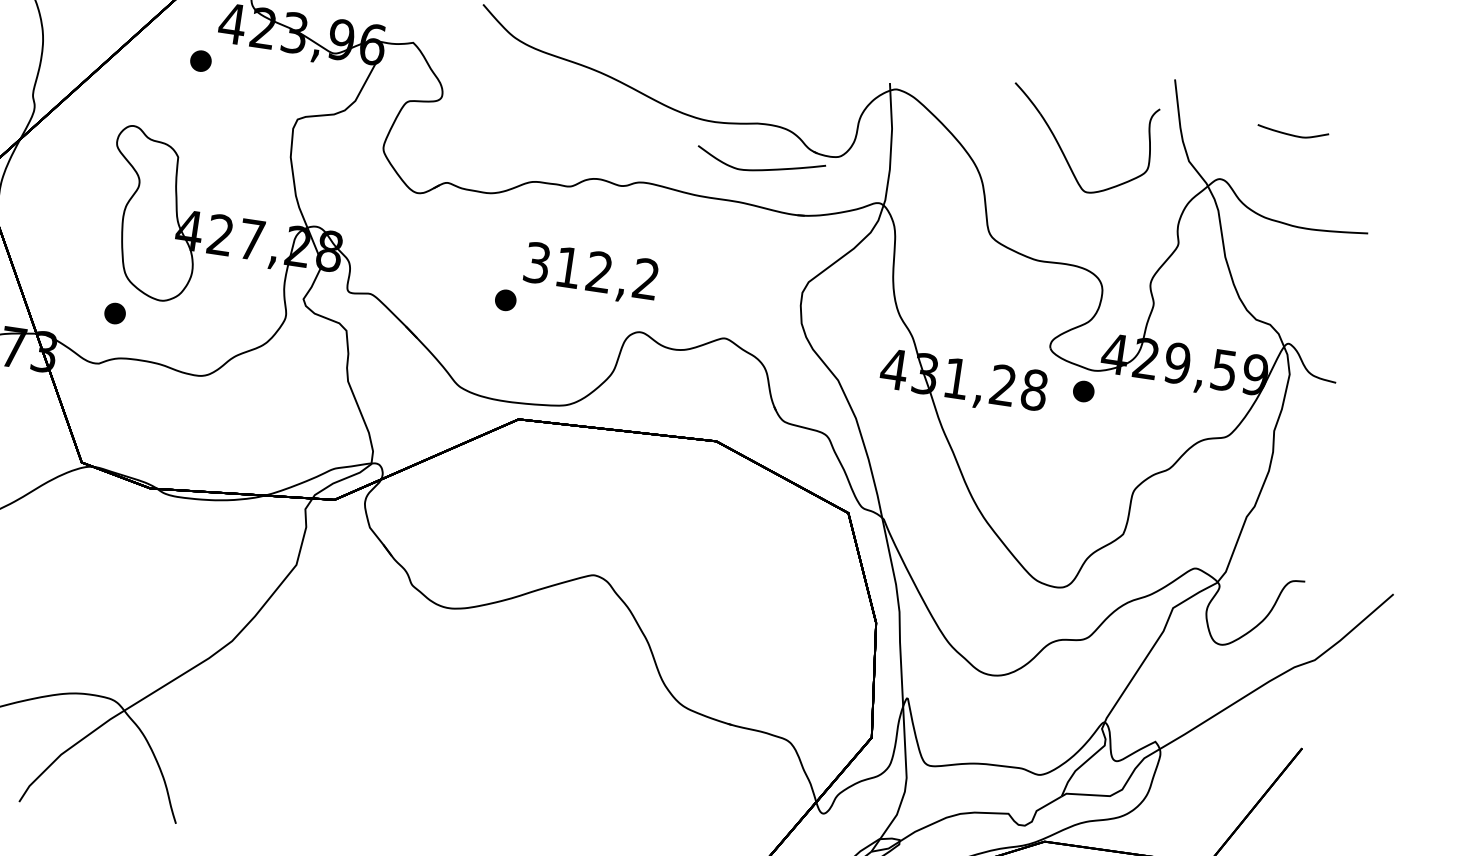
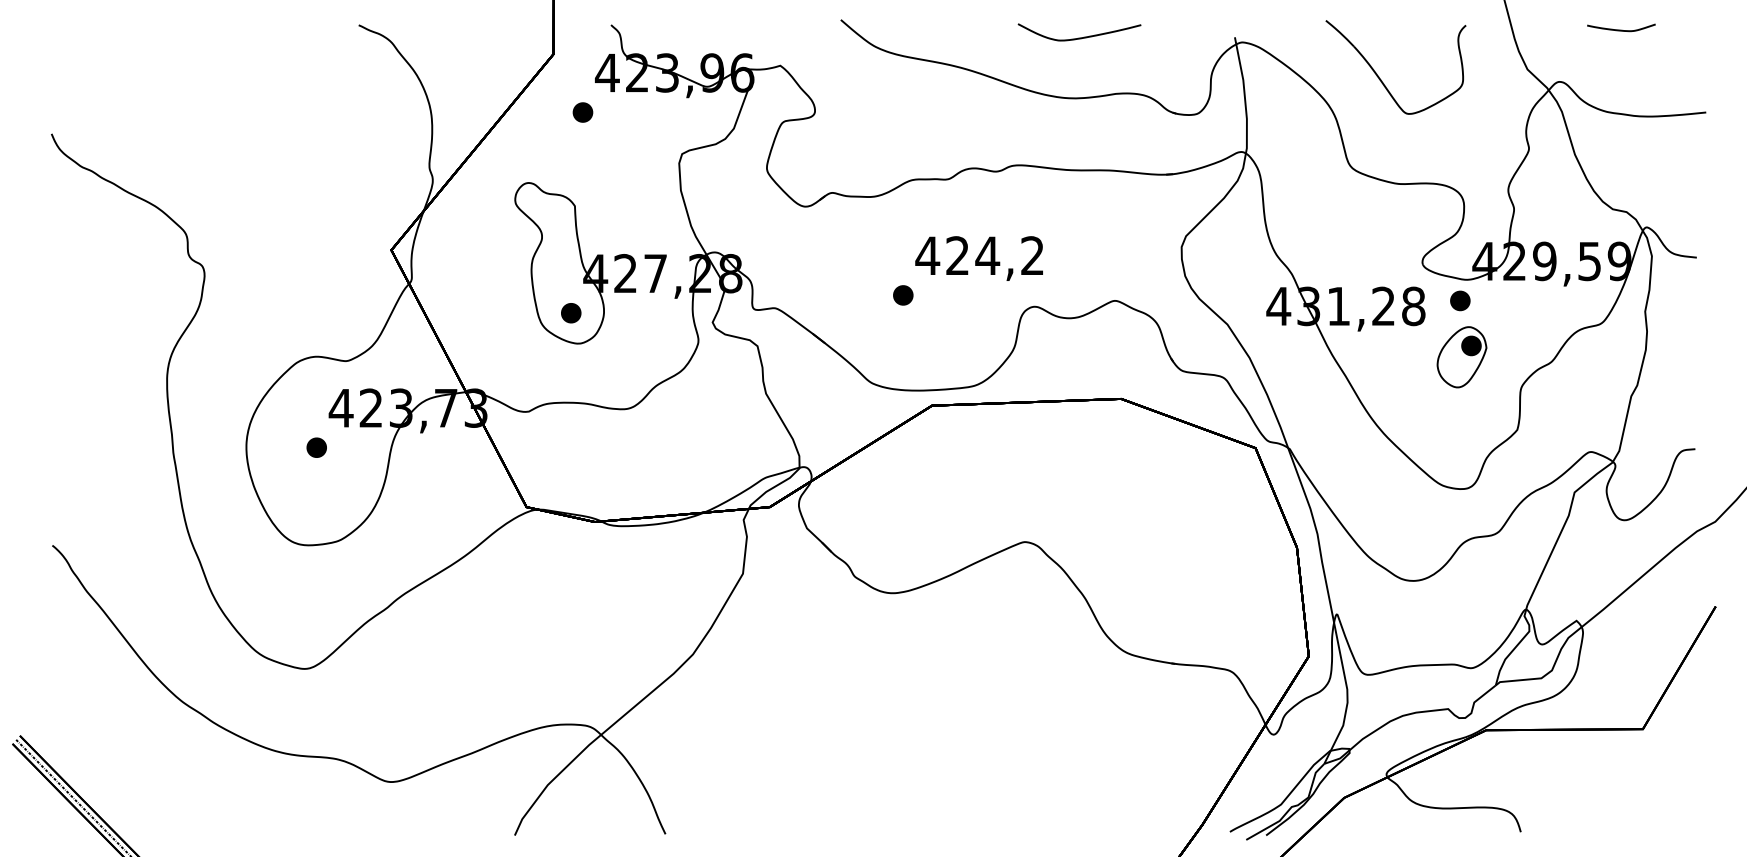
part: (1062, 149) -> (1379, 76), moved
curve: (759, 169) -> (1079, 37), moved
text: (568, 267) -> (957, 255), 312,2 -> 424,2
part: (115, 313) -> (571, 313), moved
part: (1076, 450) -> (1461, 357), added

